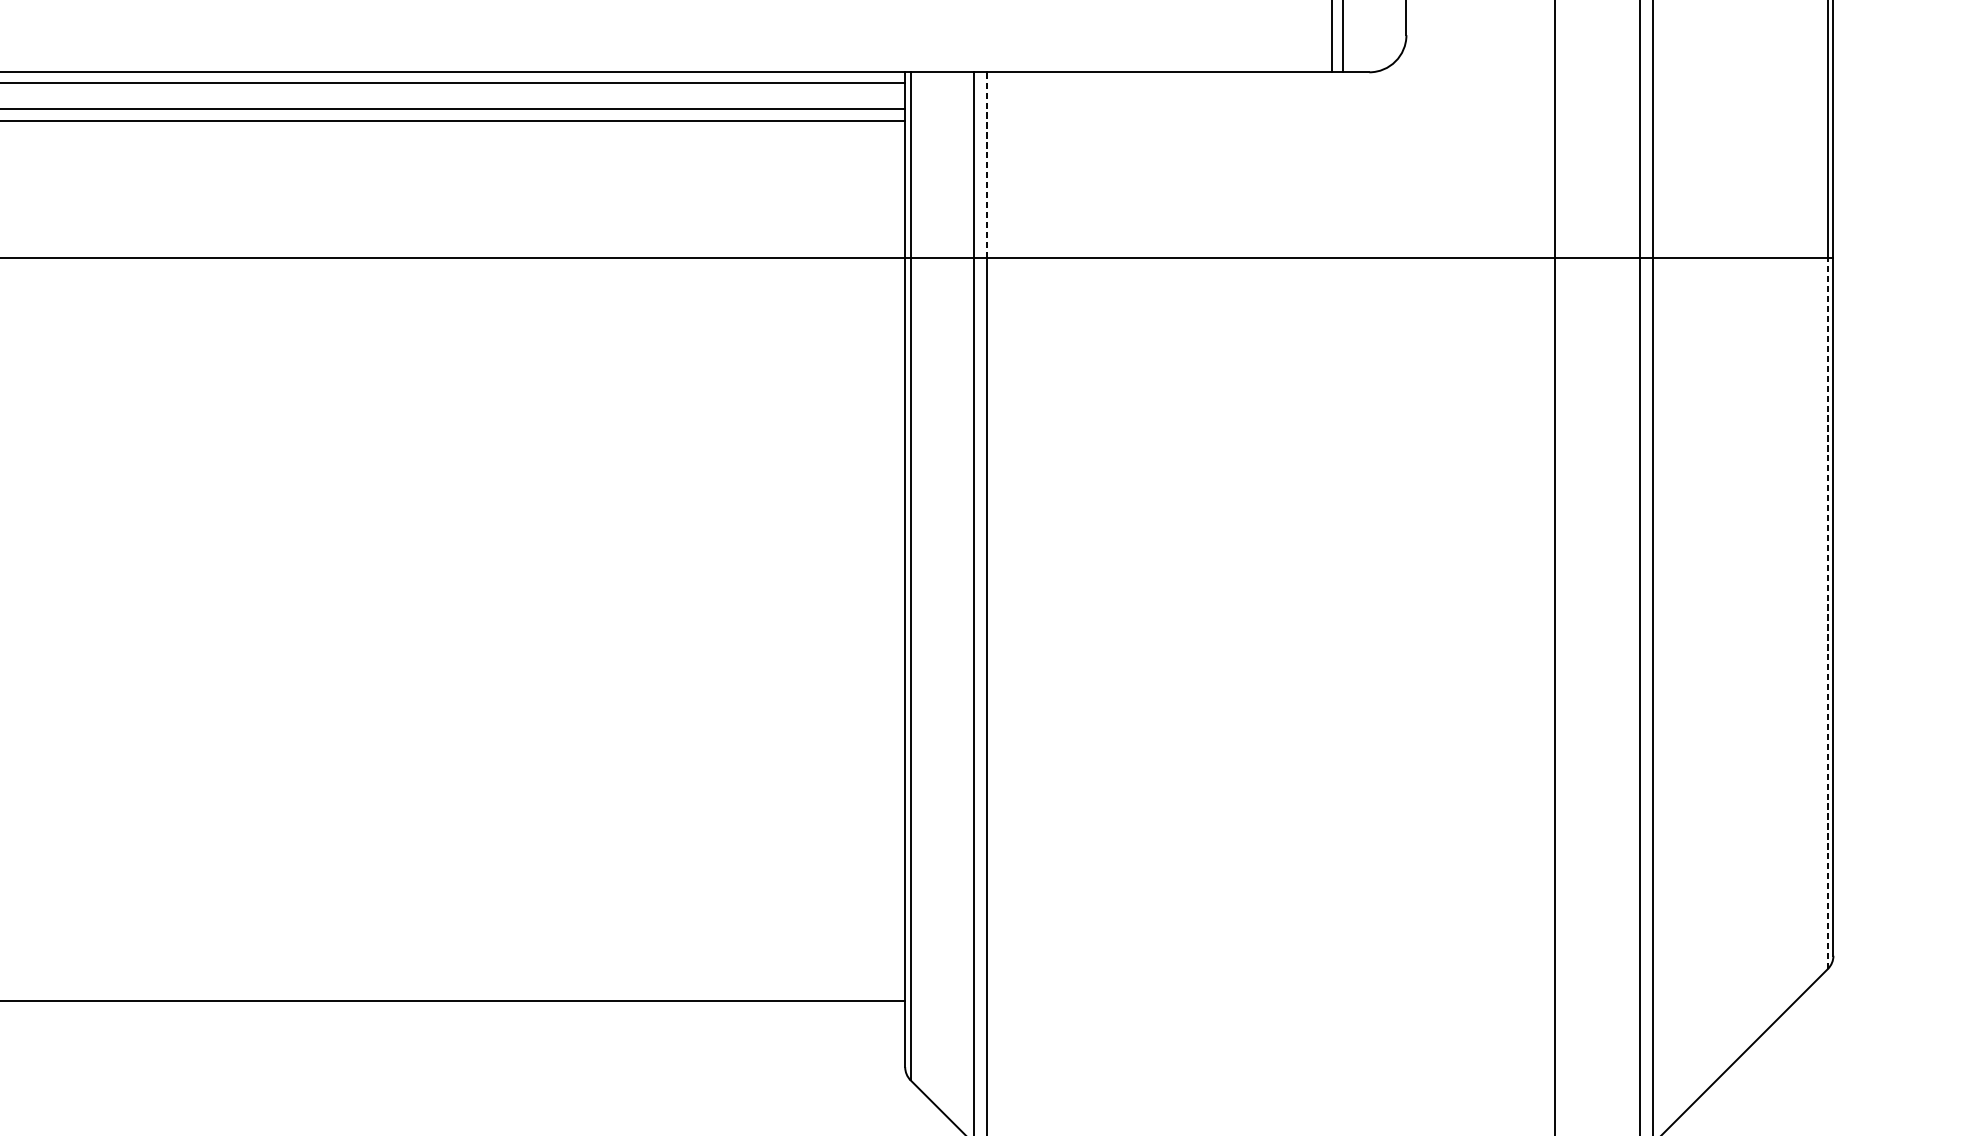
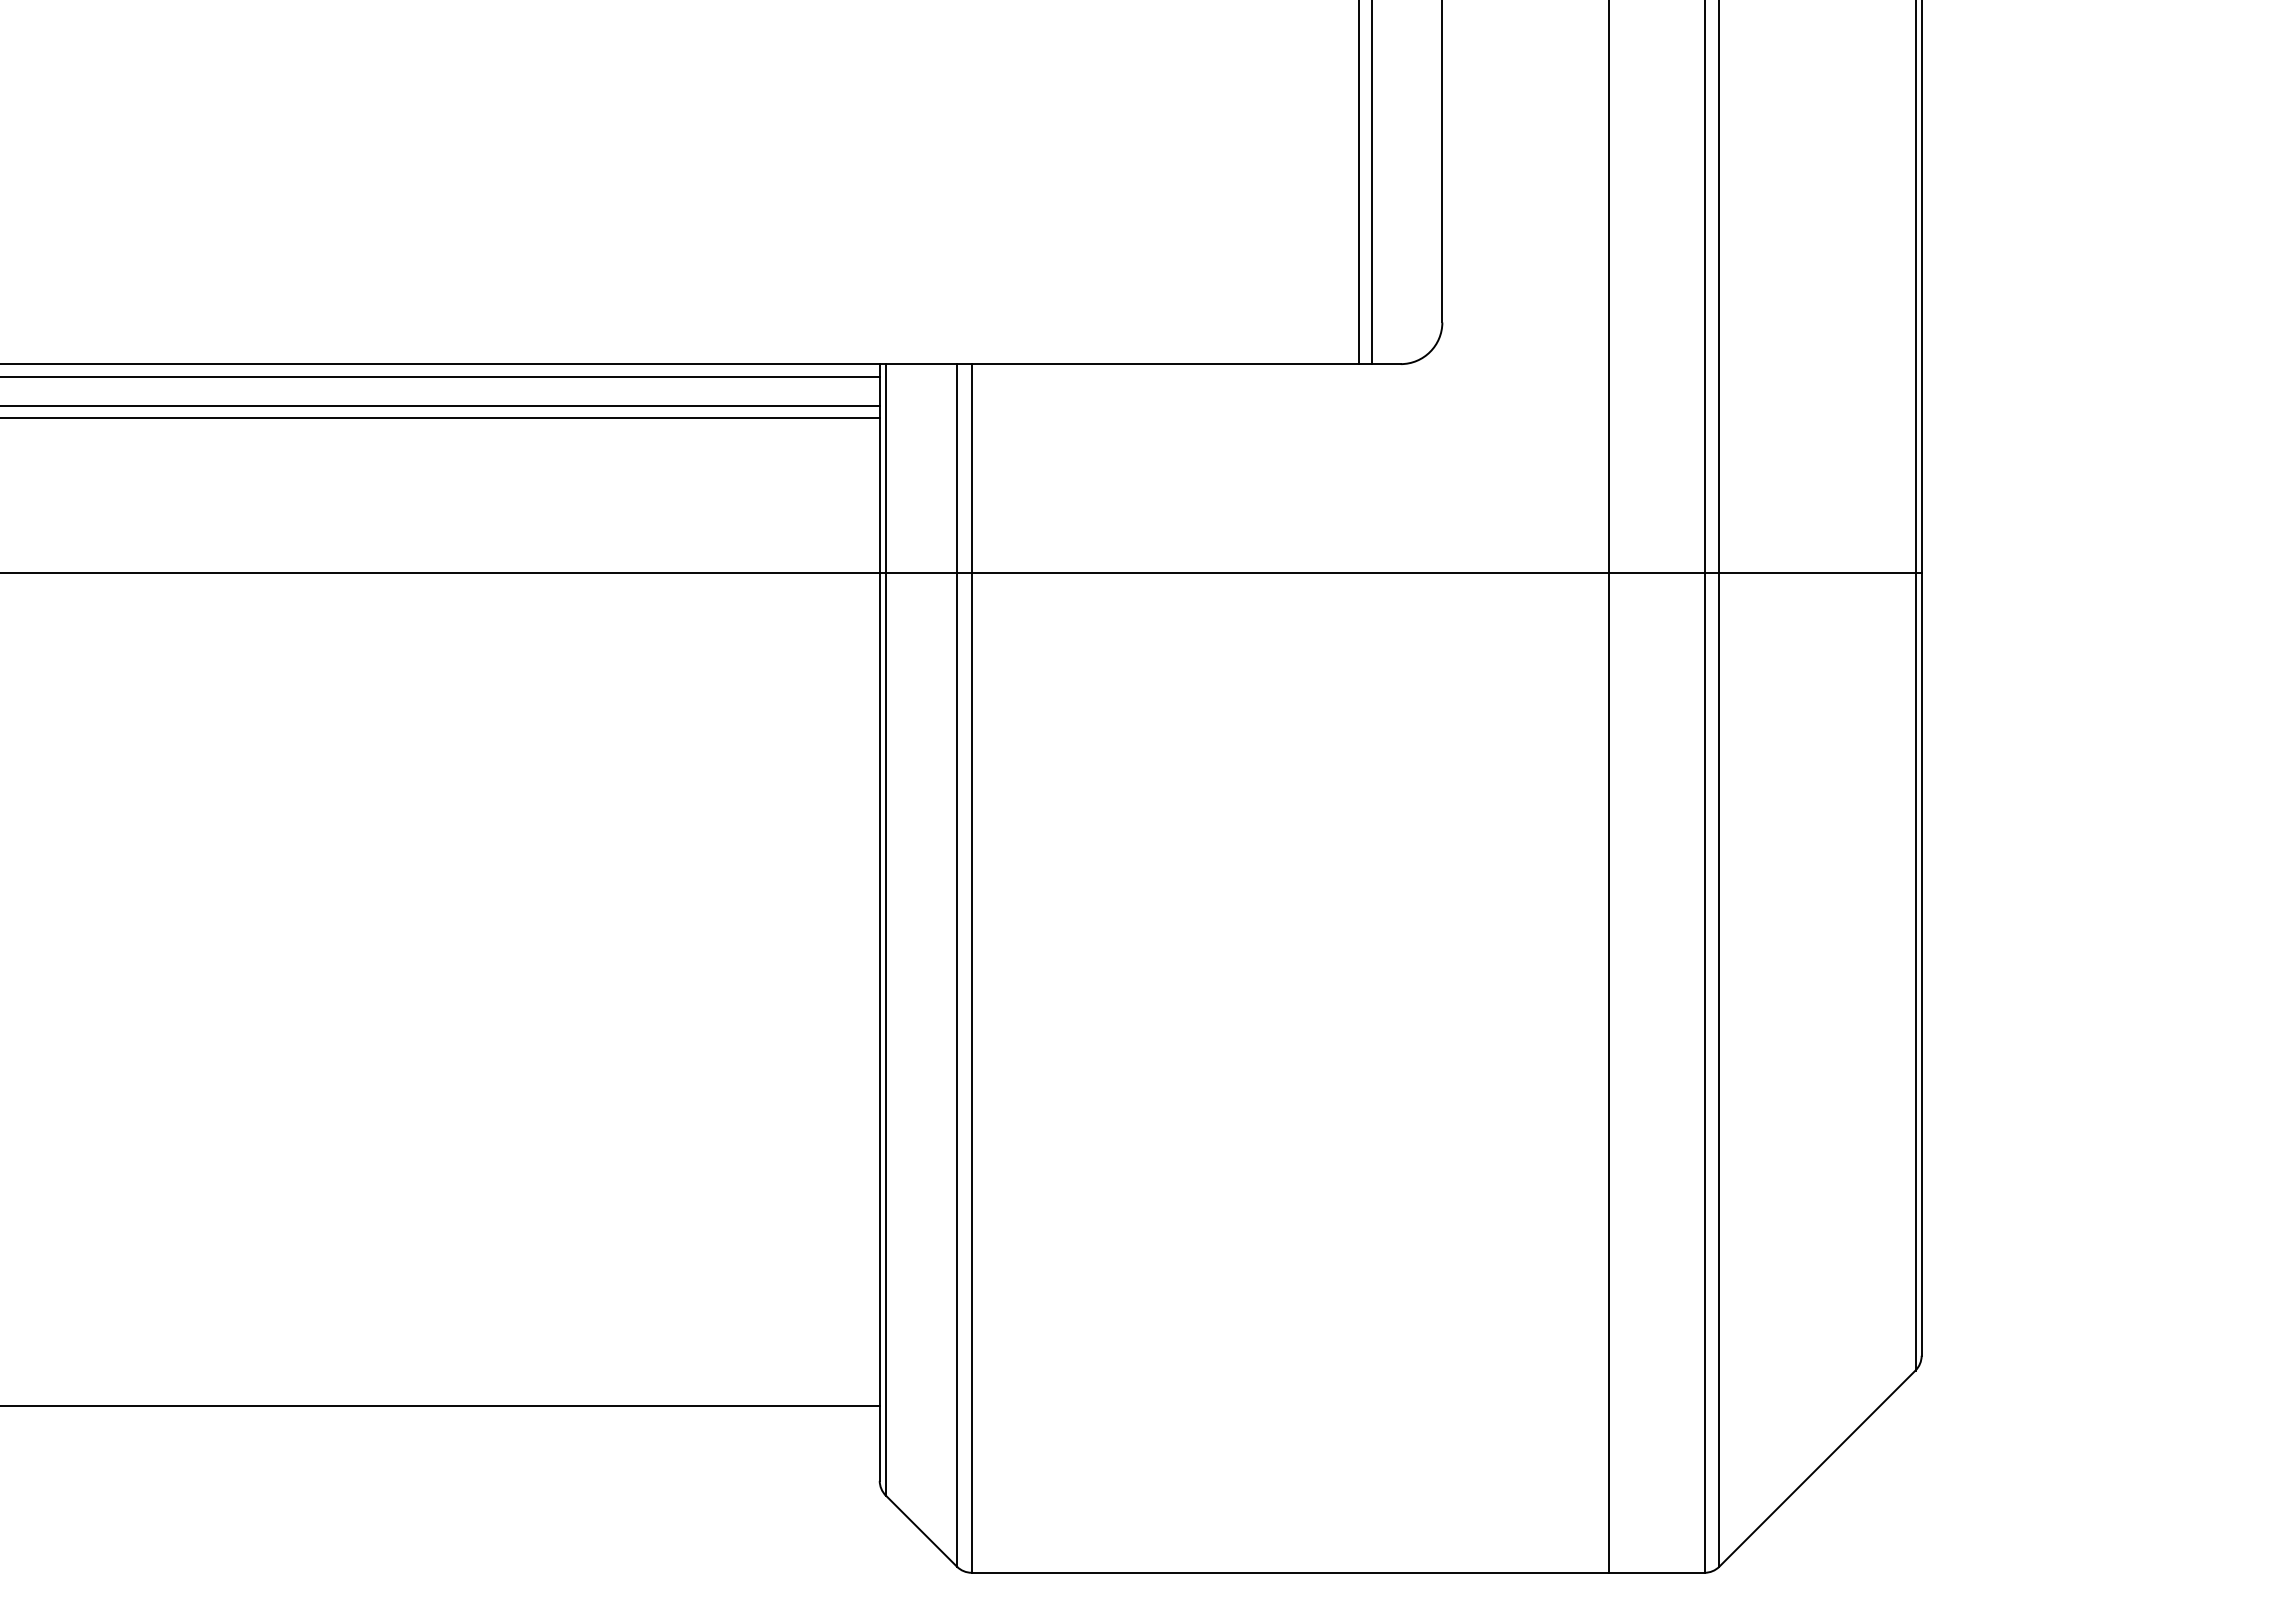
line: (986, 164) -> (971, 467), dashed -> solid
line: (1827, 613) -> (1915, 971), dashed -> solid

